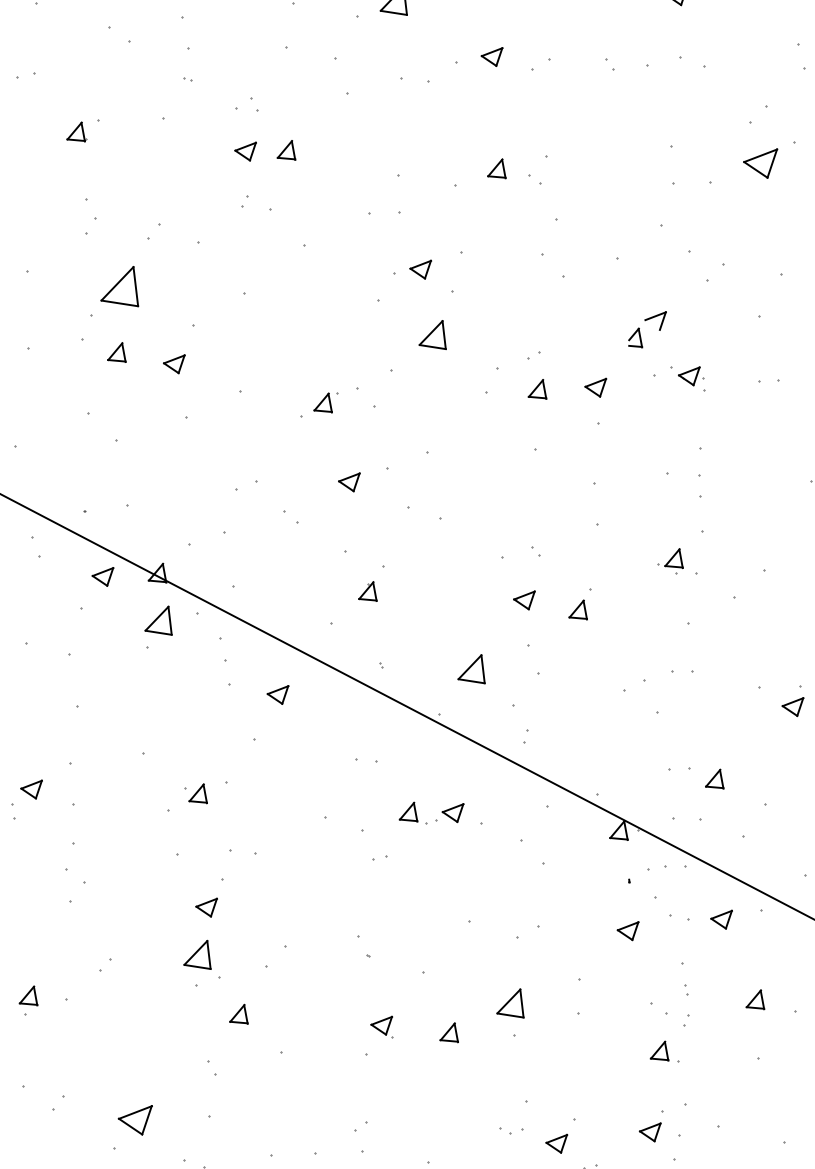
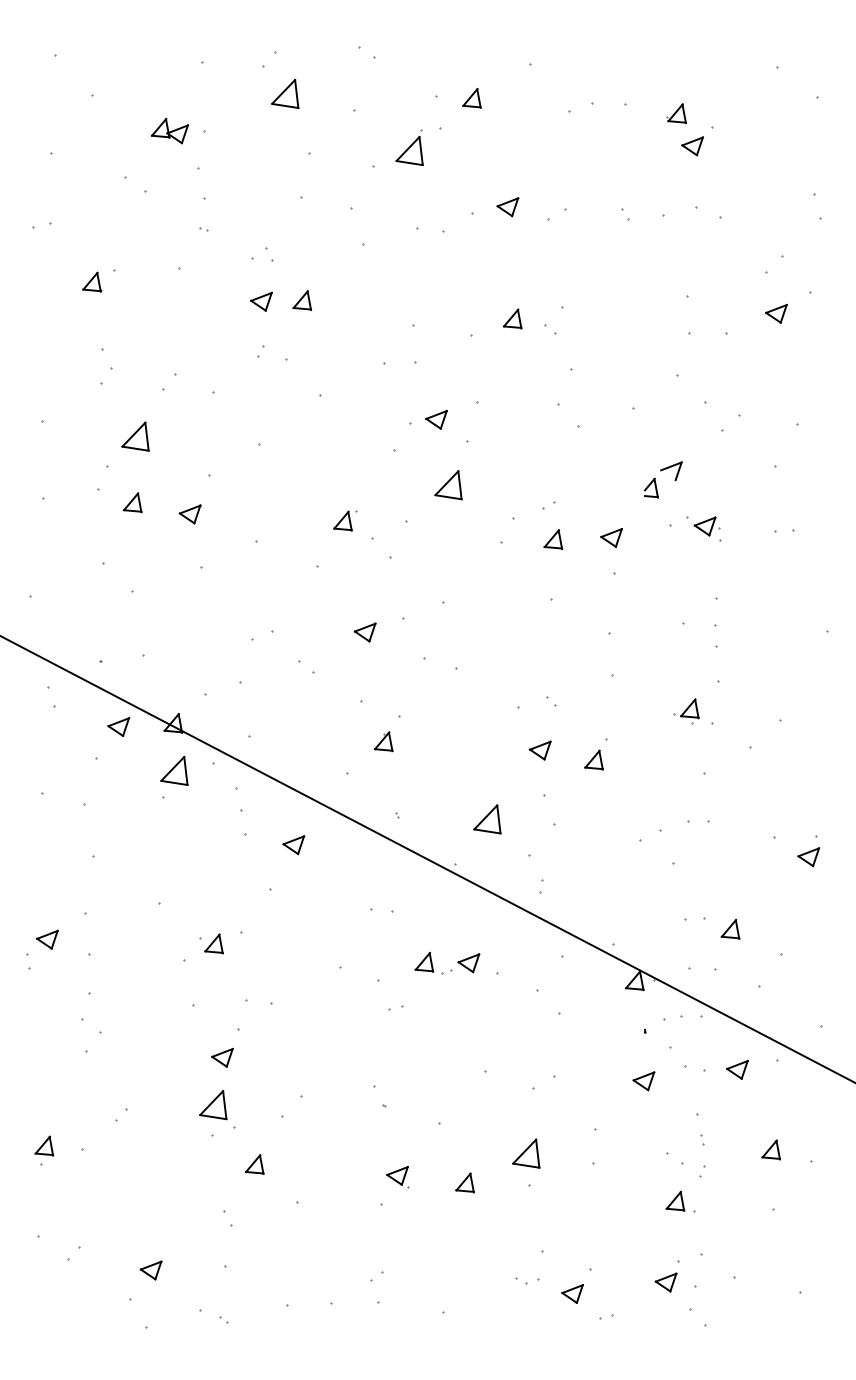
part: (760, 163) -> (776, 313), size x0.62
part: (119, 286) -> (135, 436), size x0.71
part: (325, 402) -> (345, 520), moved
part: (134, 1120) -> (150, 1270), size x0.62

